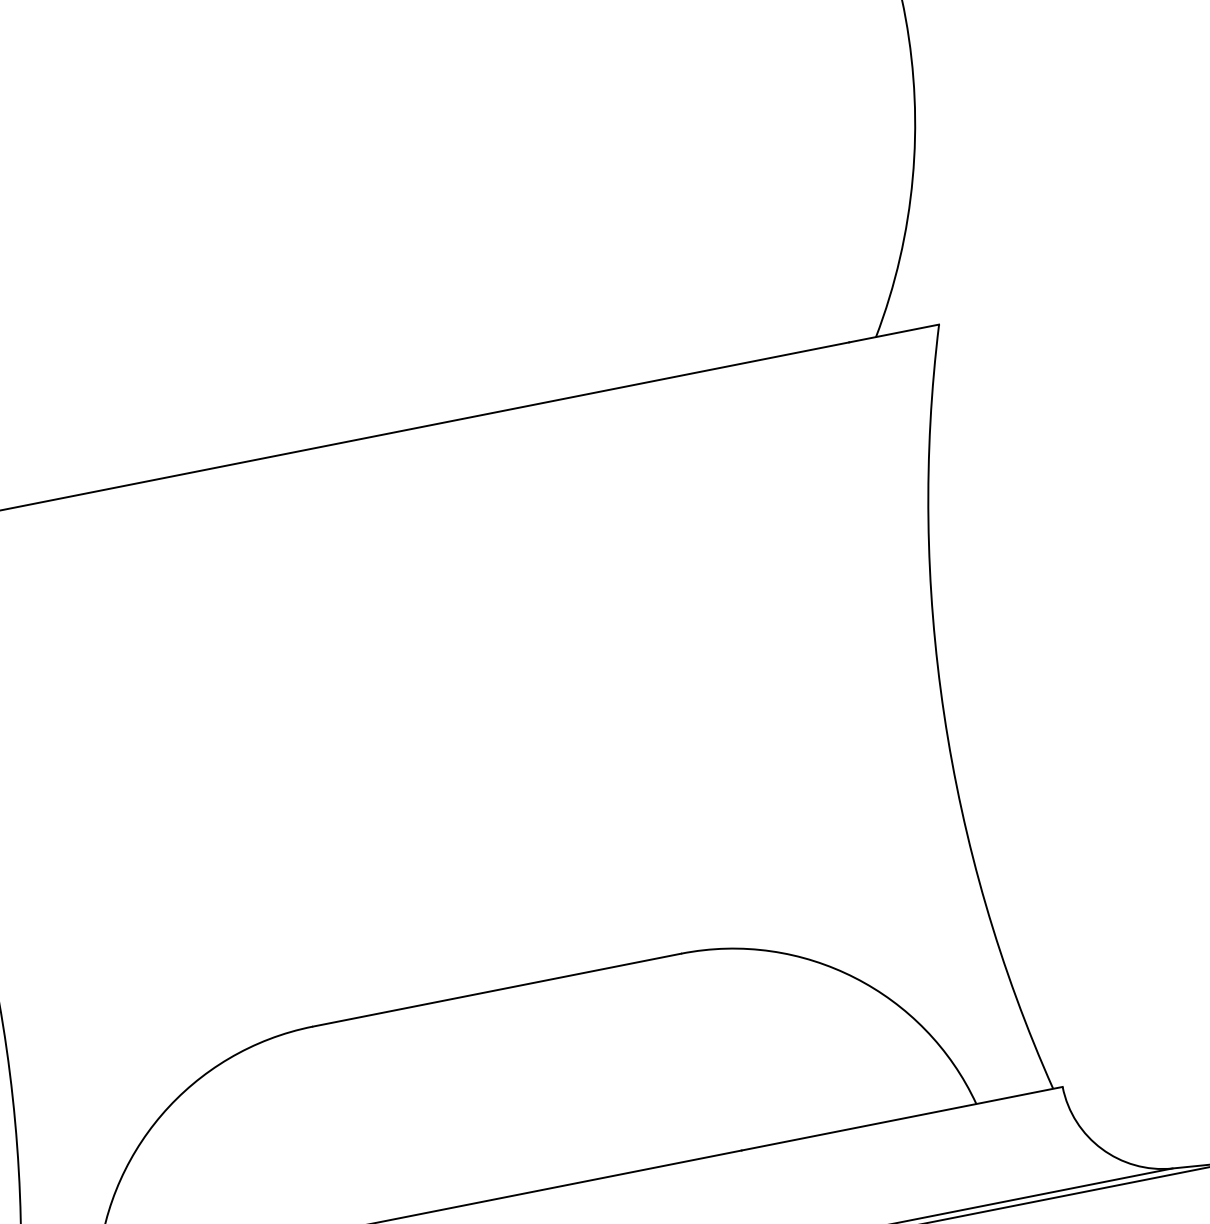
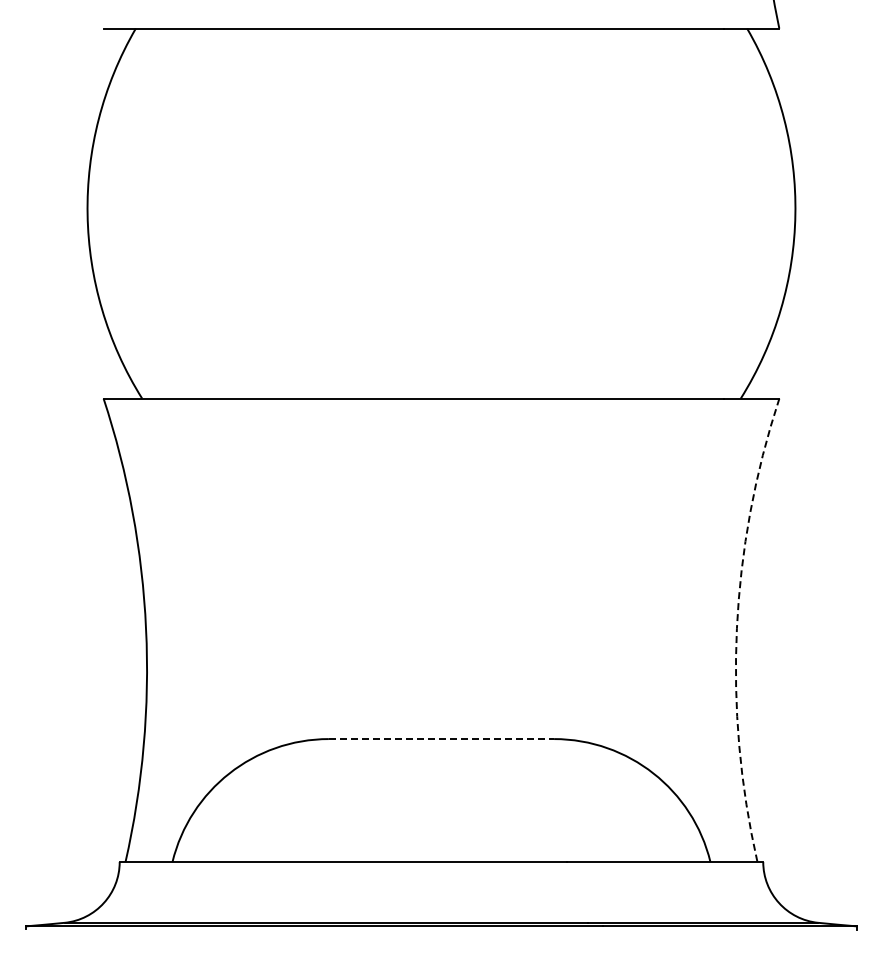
arc: (943, 714) -> (736, 628), solid -> dashed
line: (497, 990) -> (441, 739), solid -> dashed

